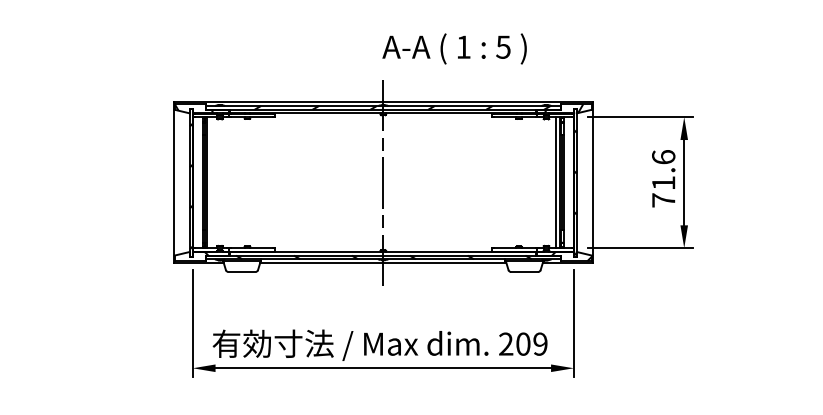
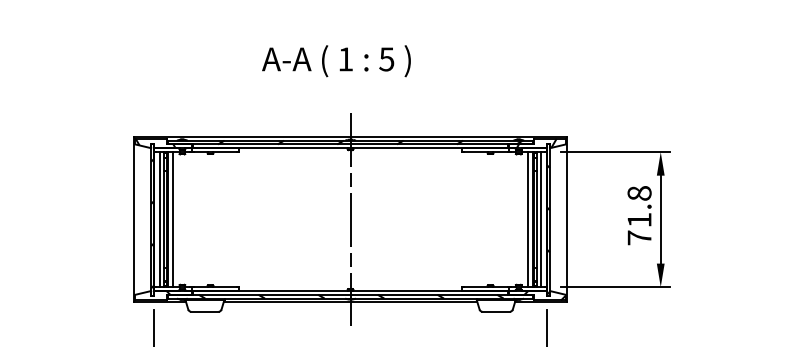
text: (454, 48) -> (336, 60), moved
text: (663, 157) -> (639, 193), 71.6 -> 71.8
line: (198, 182) -> (160, 219), added
line: (210, 182) -> (172, 219), added
line: (568, 182) -> (541, 219), added

